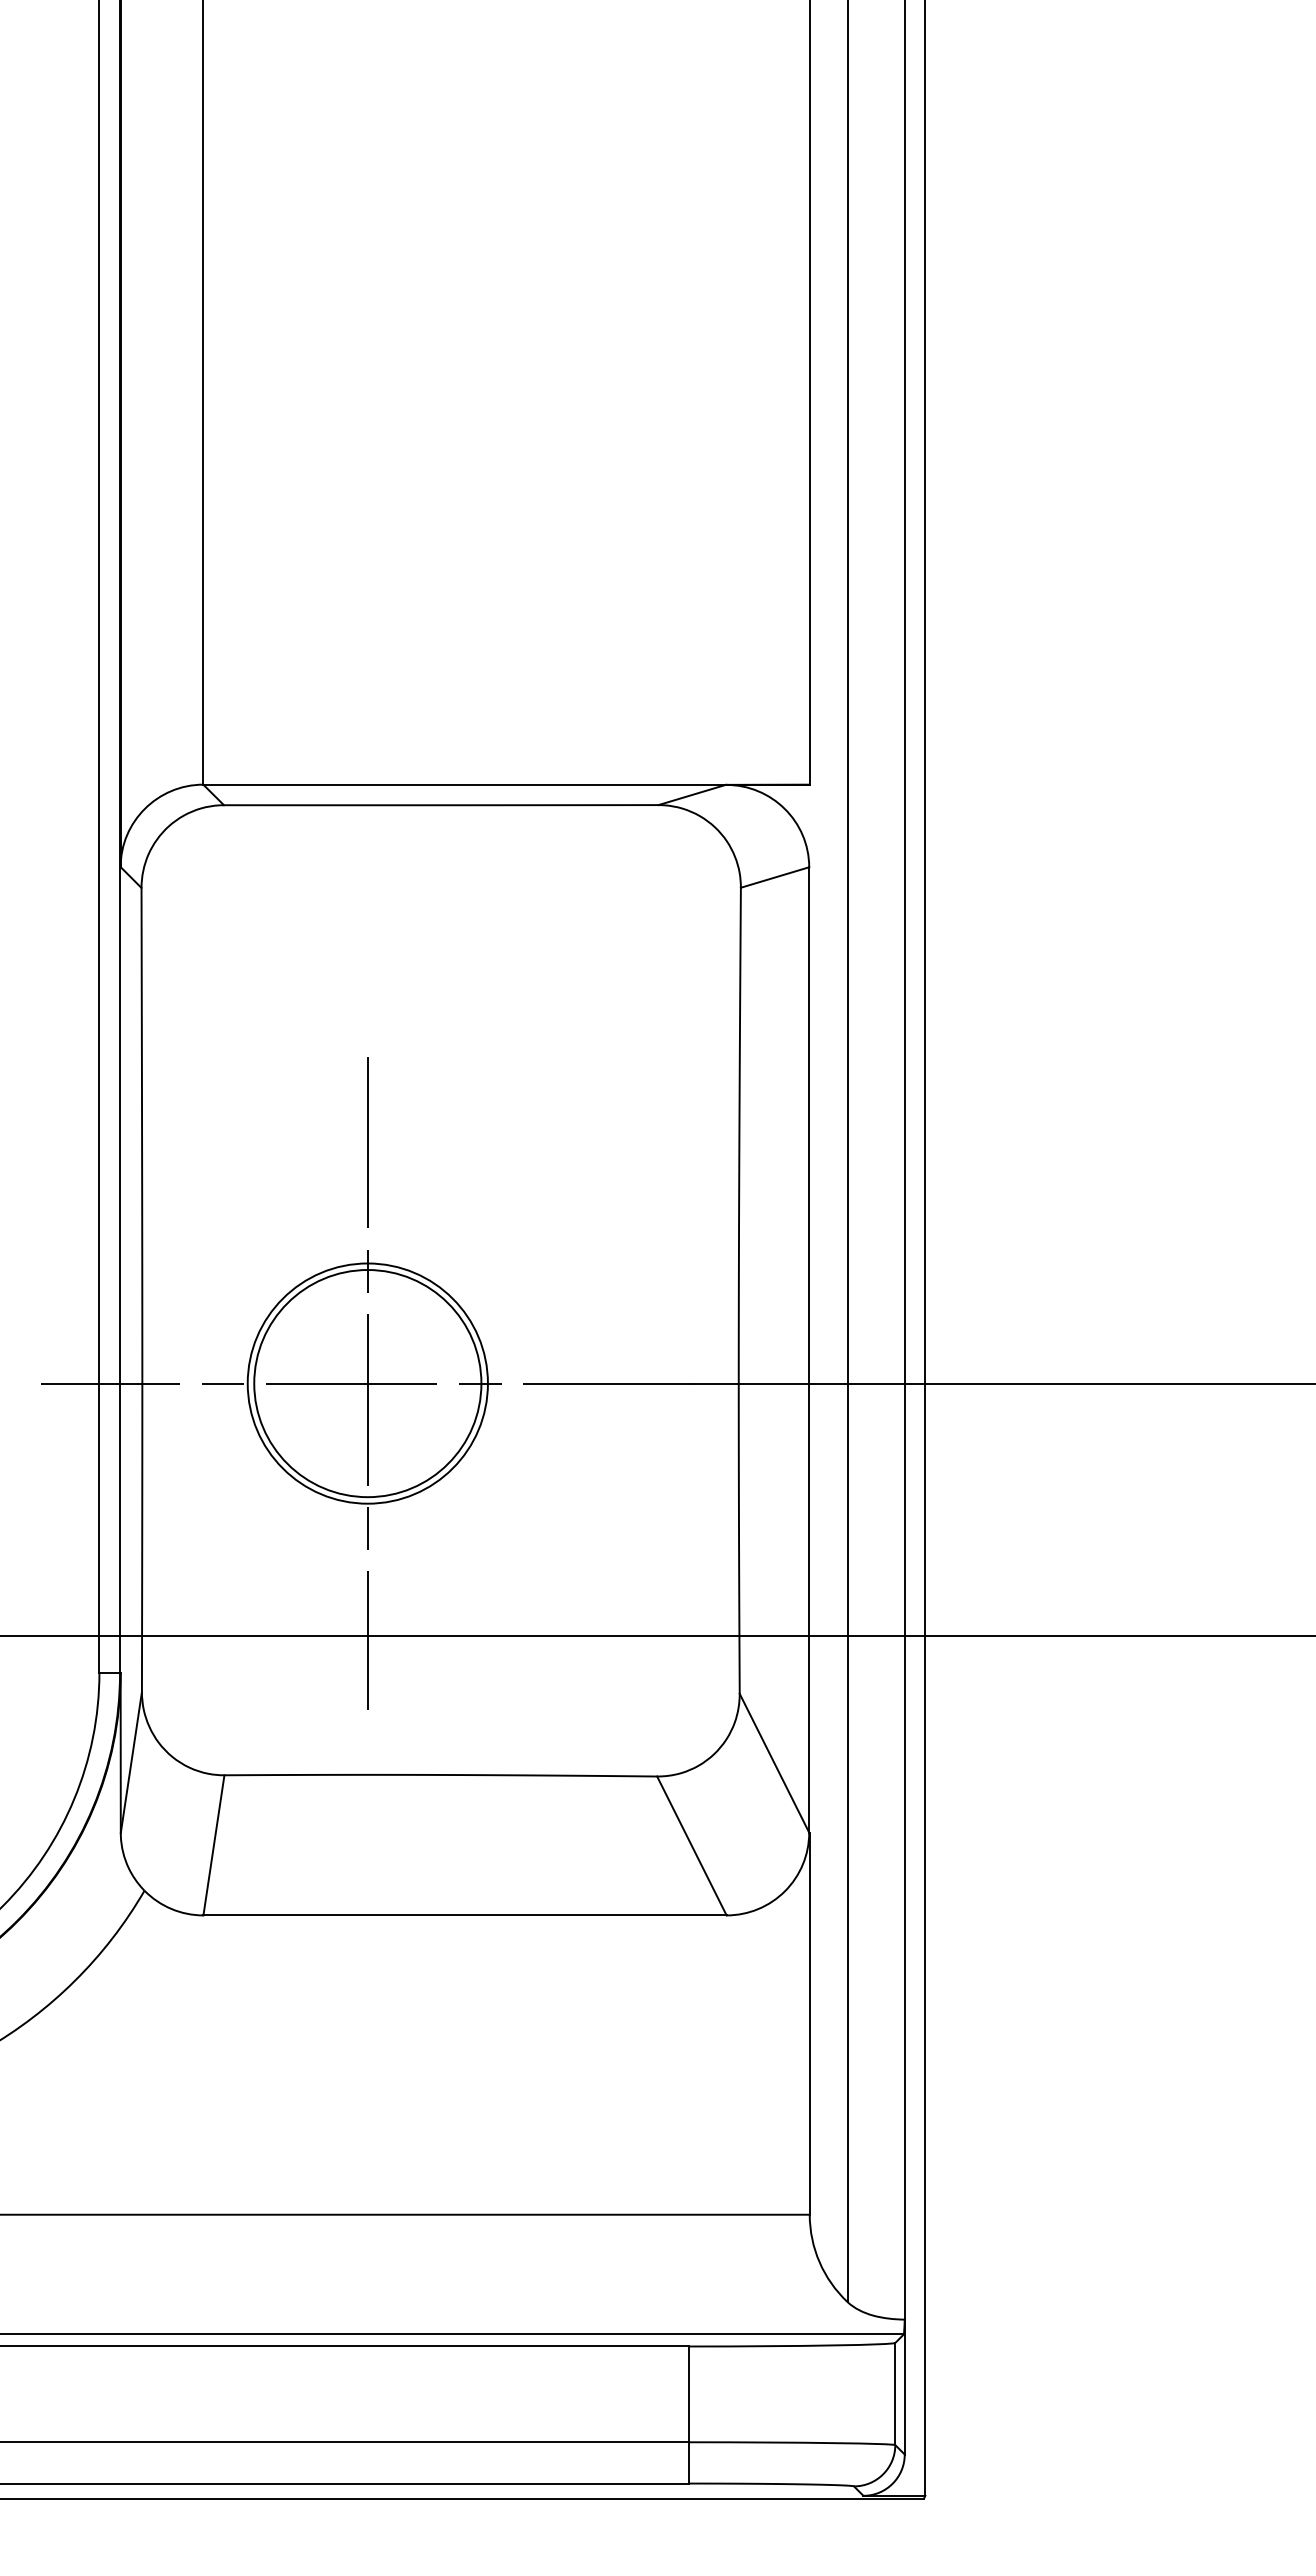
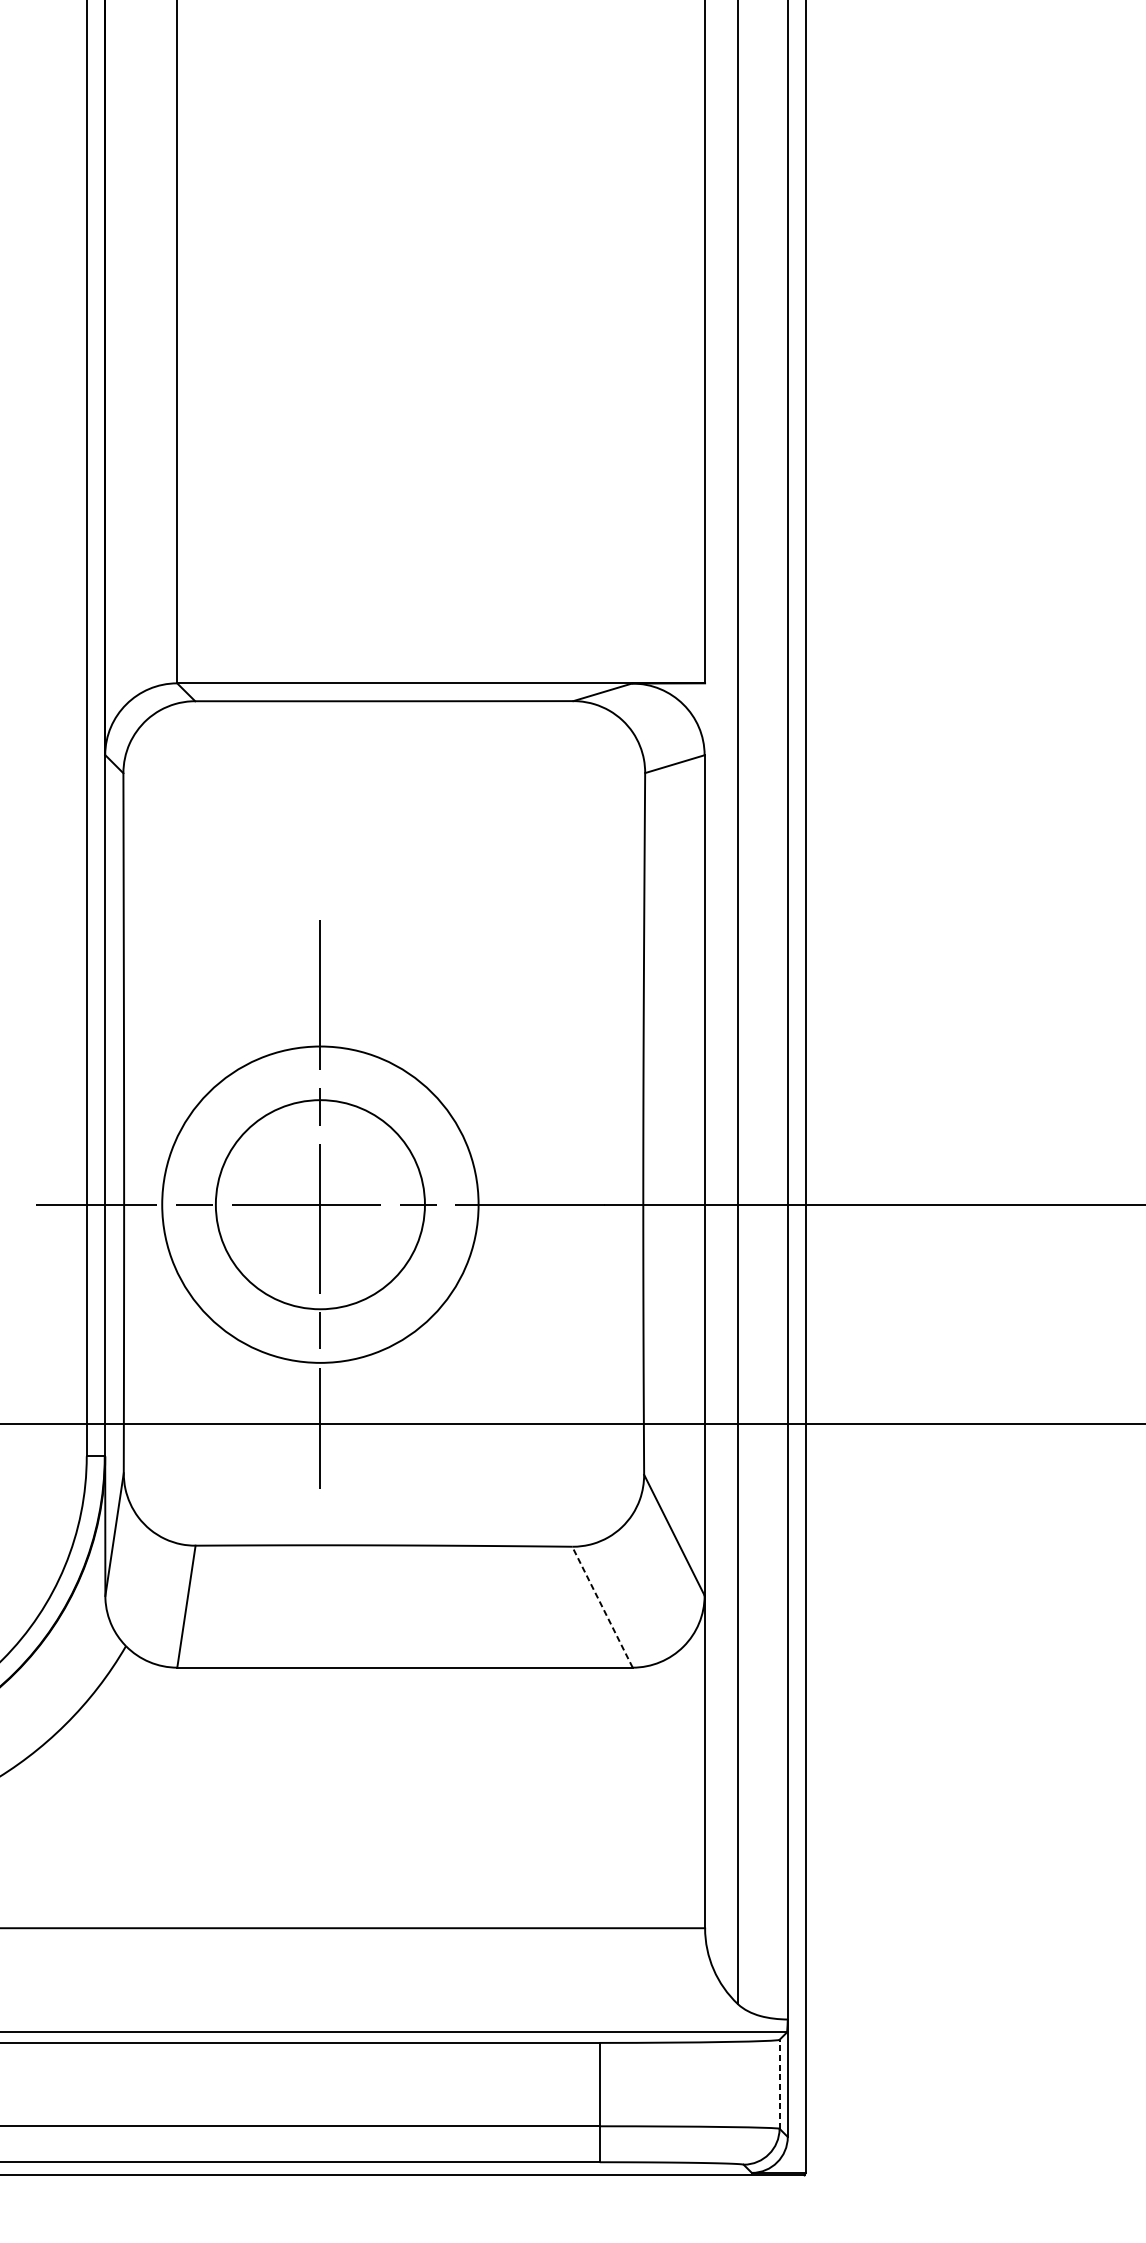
circle: (367, 1383) -> (320, 1204), size x1.6
line: (691, 1845) -> (602, 1606), solid -> dashed
line: (895, 2393) -> (779, 2083), solid -> dashed

